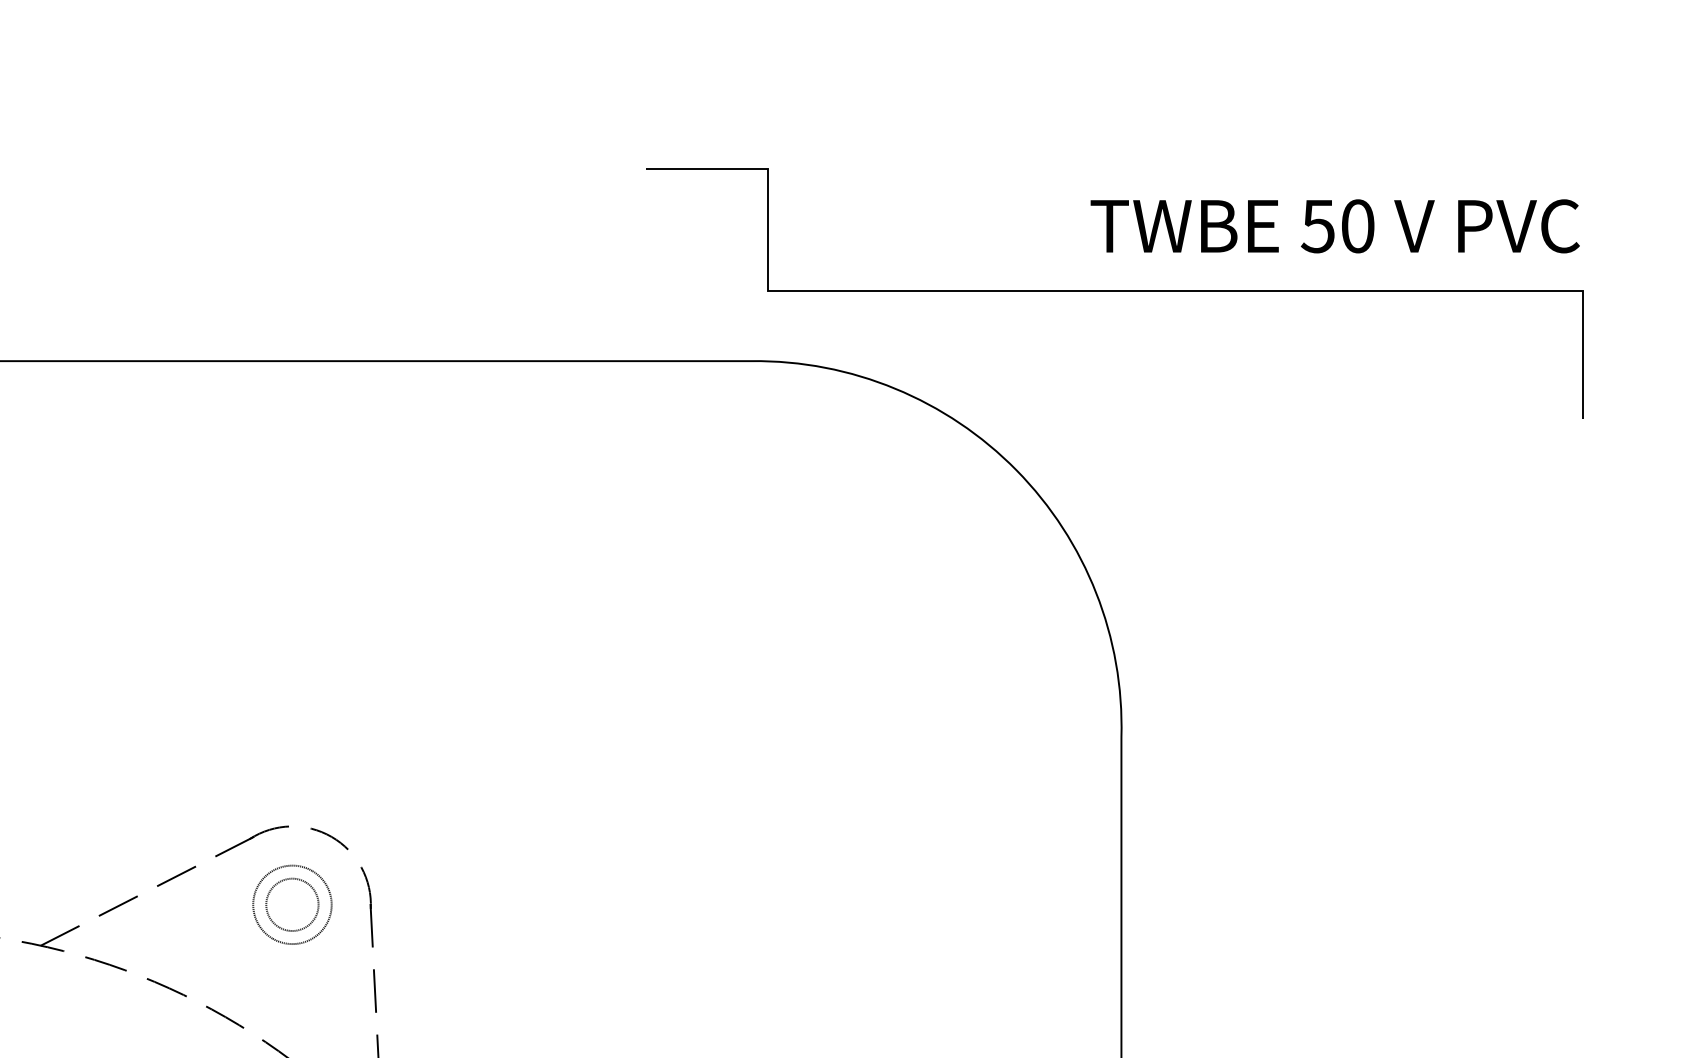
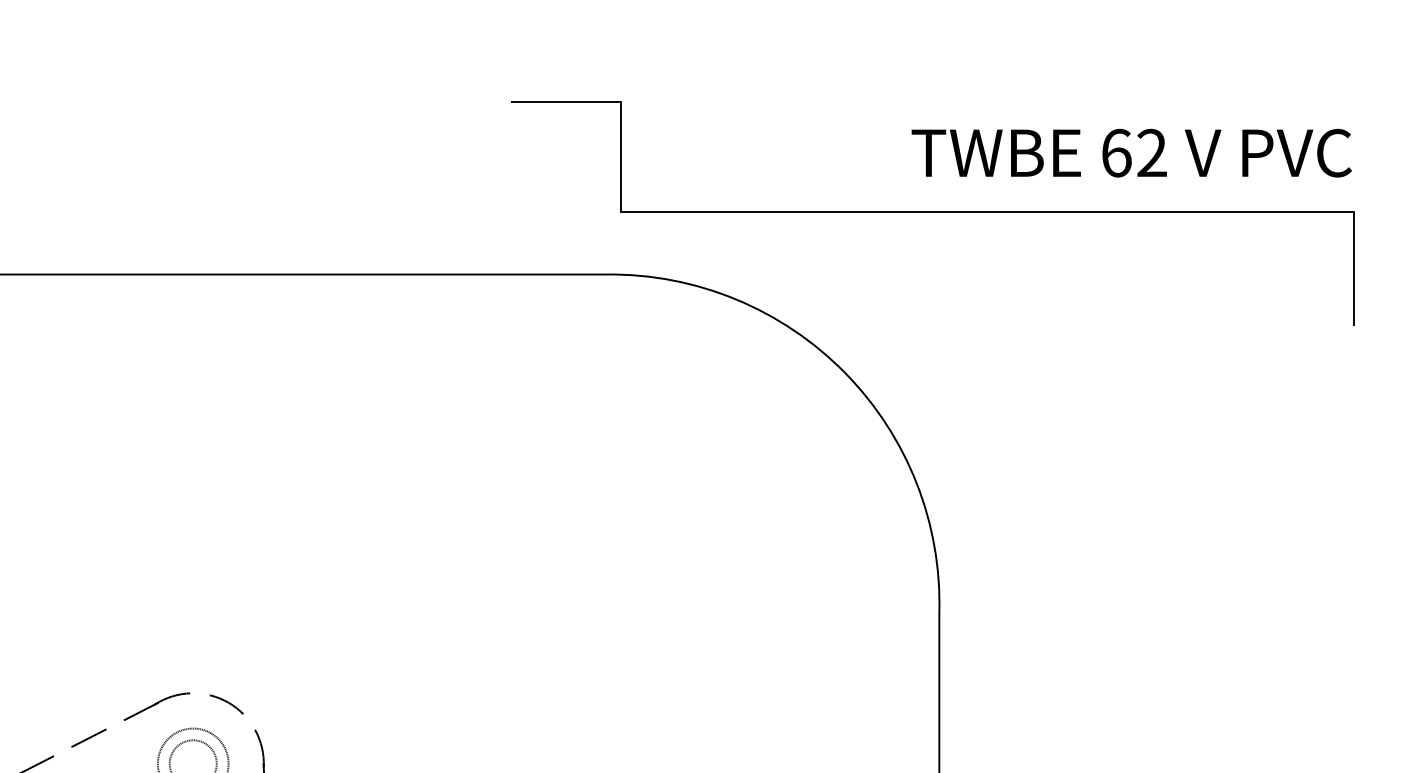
text: (1337, 226) -> (1133, 153), 50 -> 62

